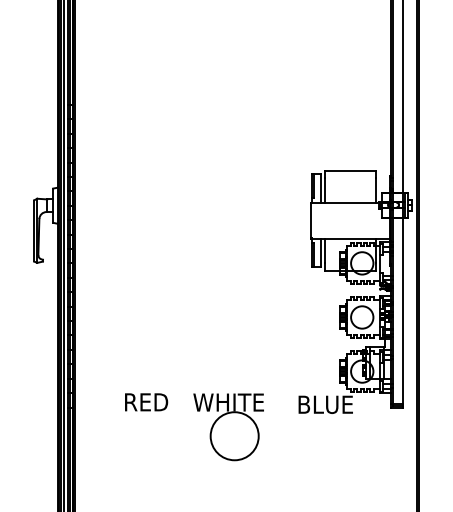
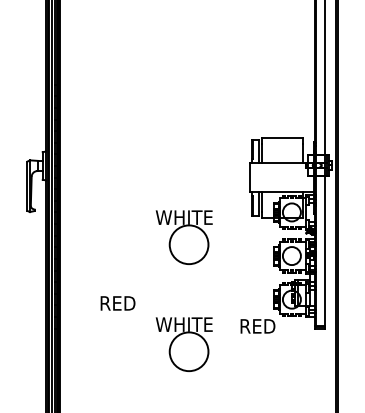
part: (227, 294) -> (183, 237), added
text: (145, 402) -> (117, 303), moved
text: (326, 404) -> (263, 326), BLUE -> RED

